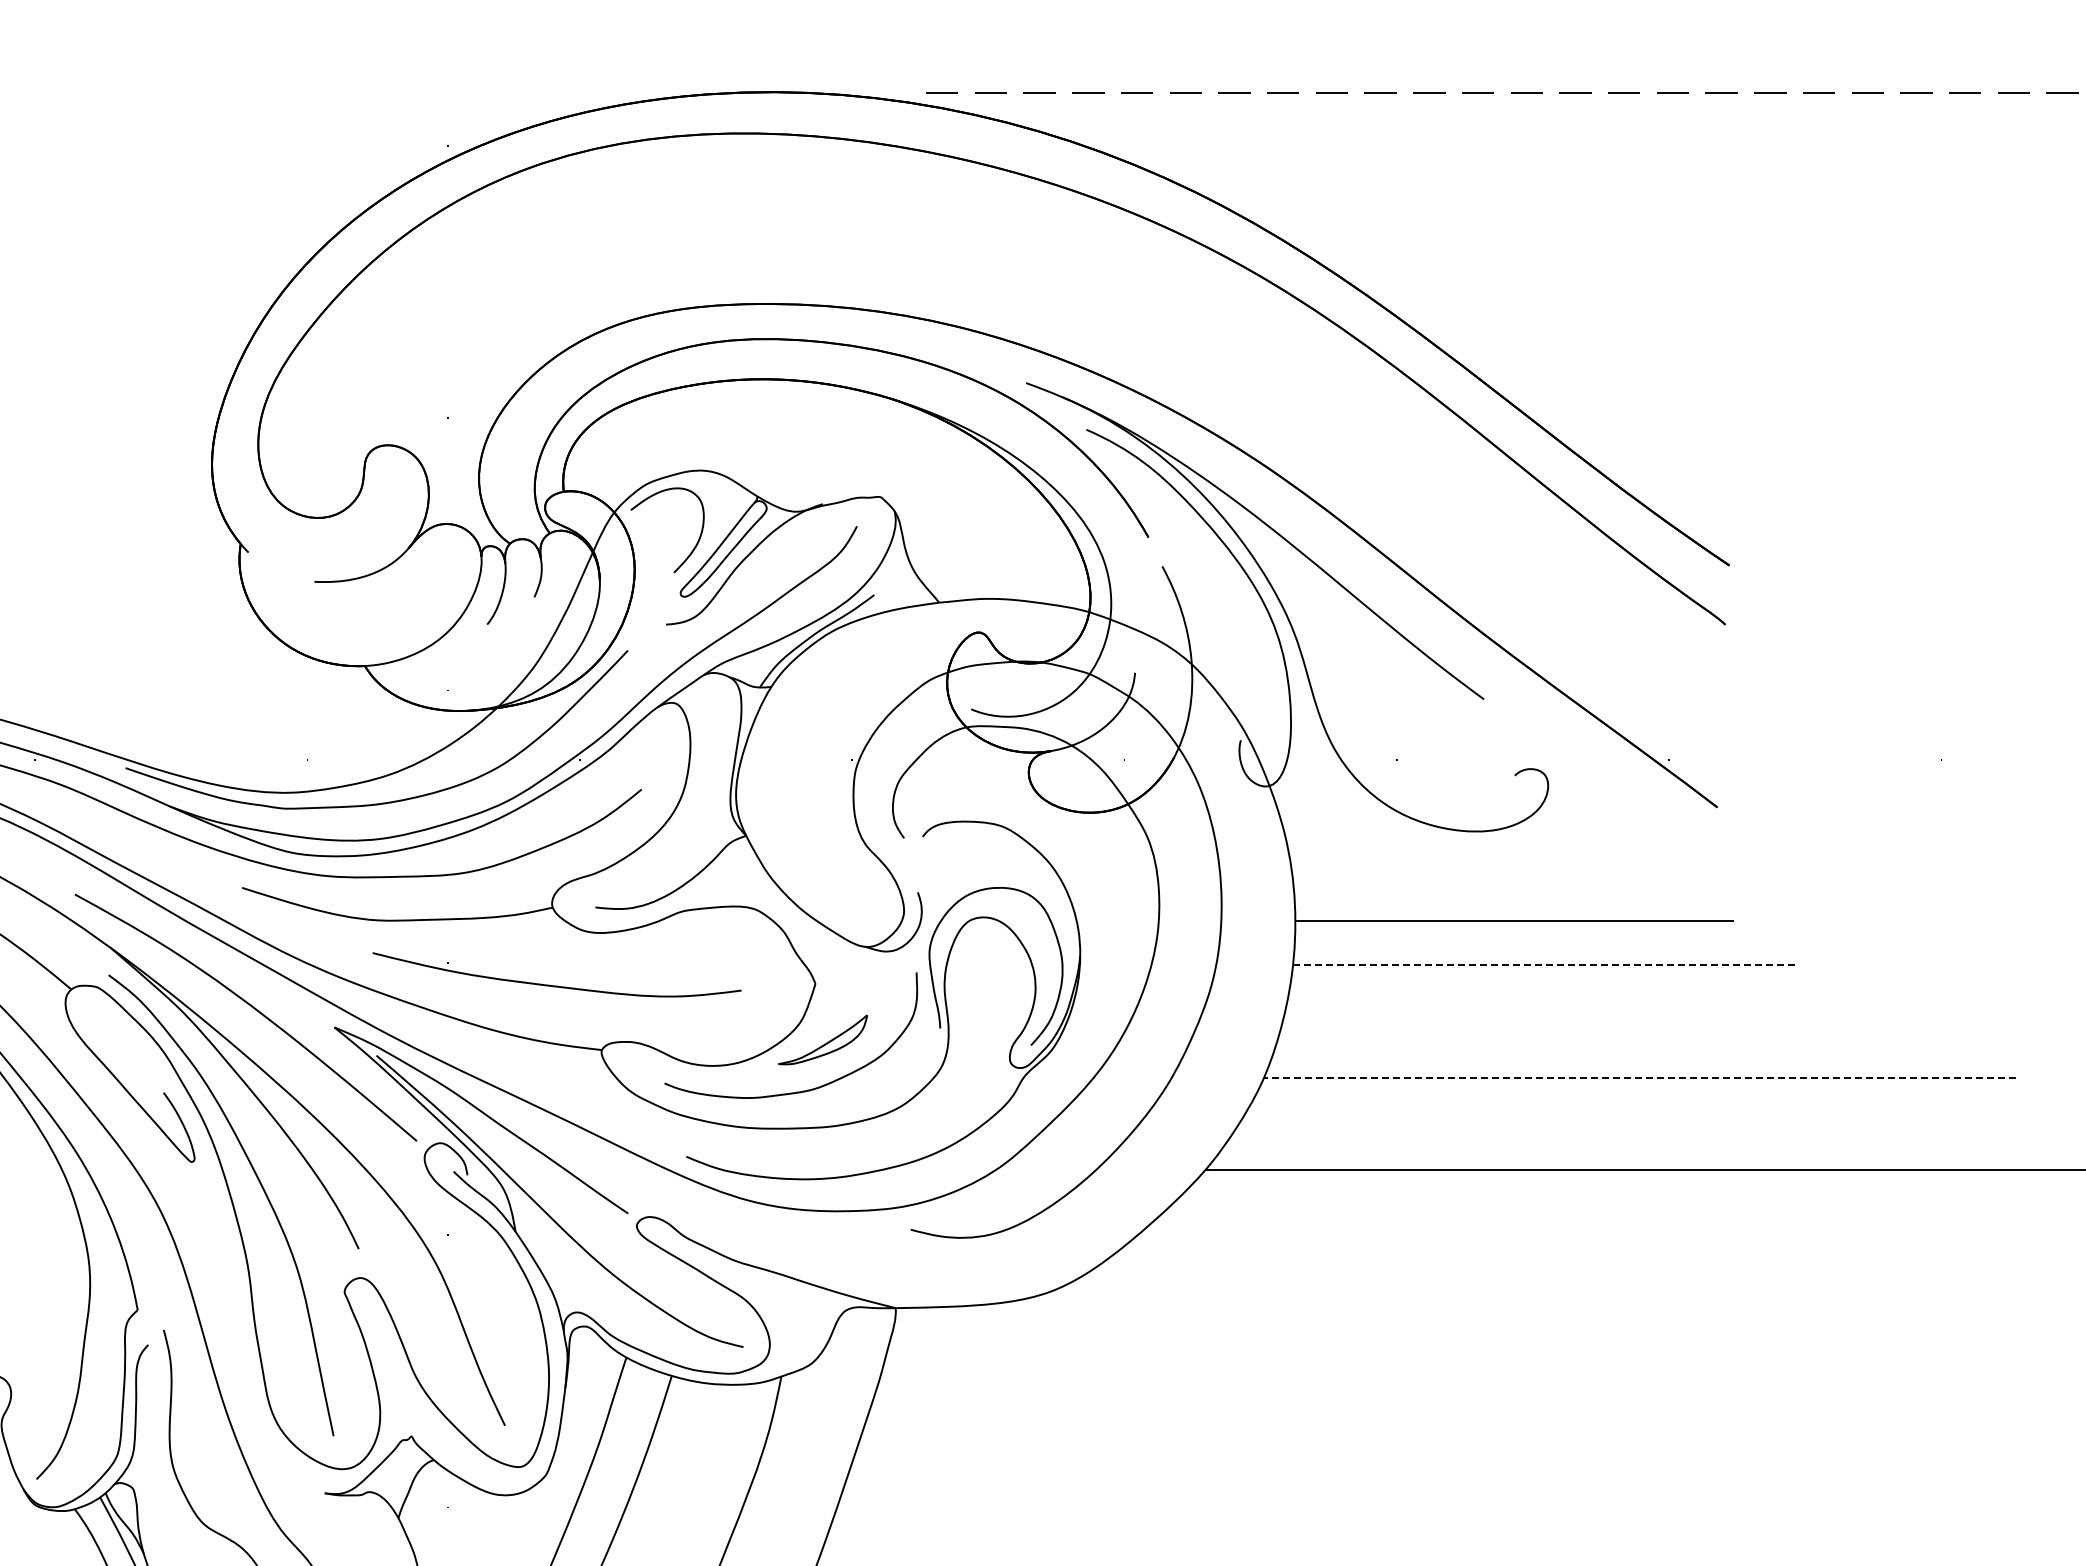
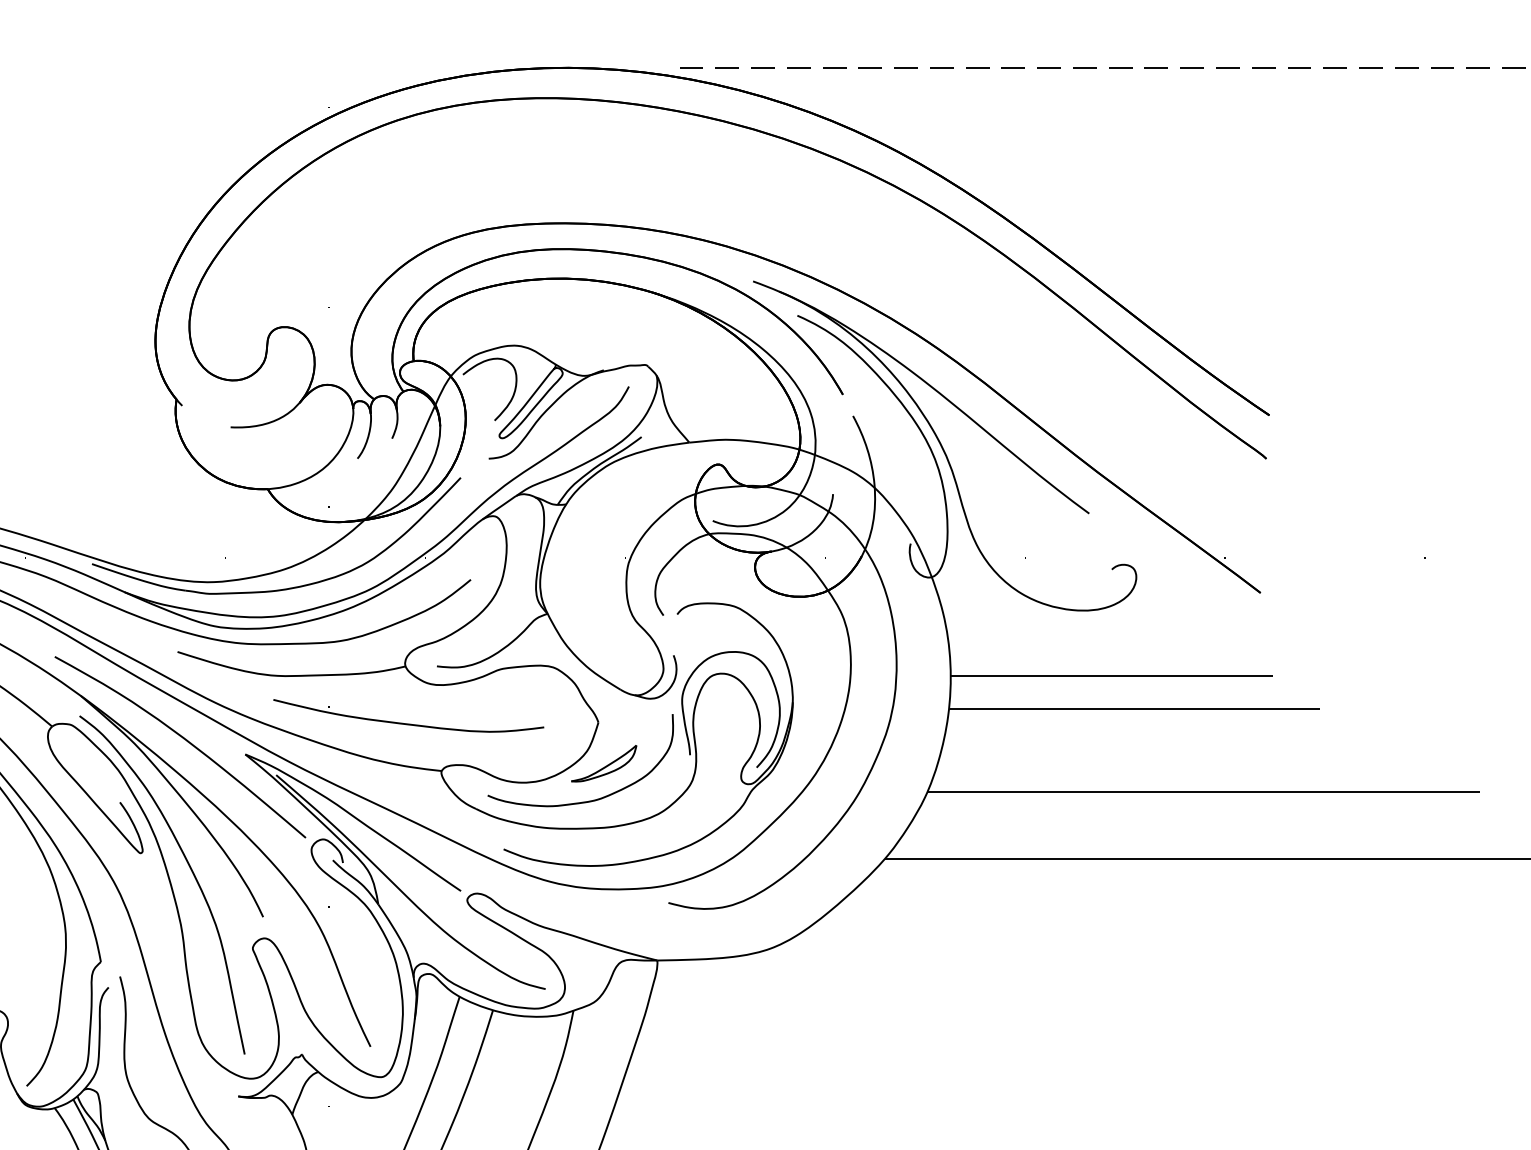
line: (1546, 964) -> (1135, 708), dashed -> solid
line: (1639, 1078) -> (1203, 791), dashed -> solid

